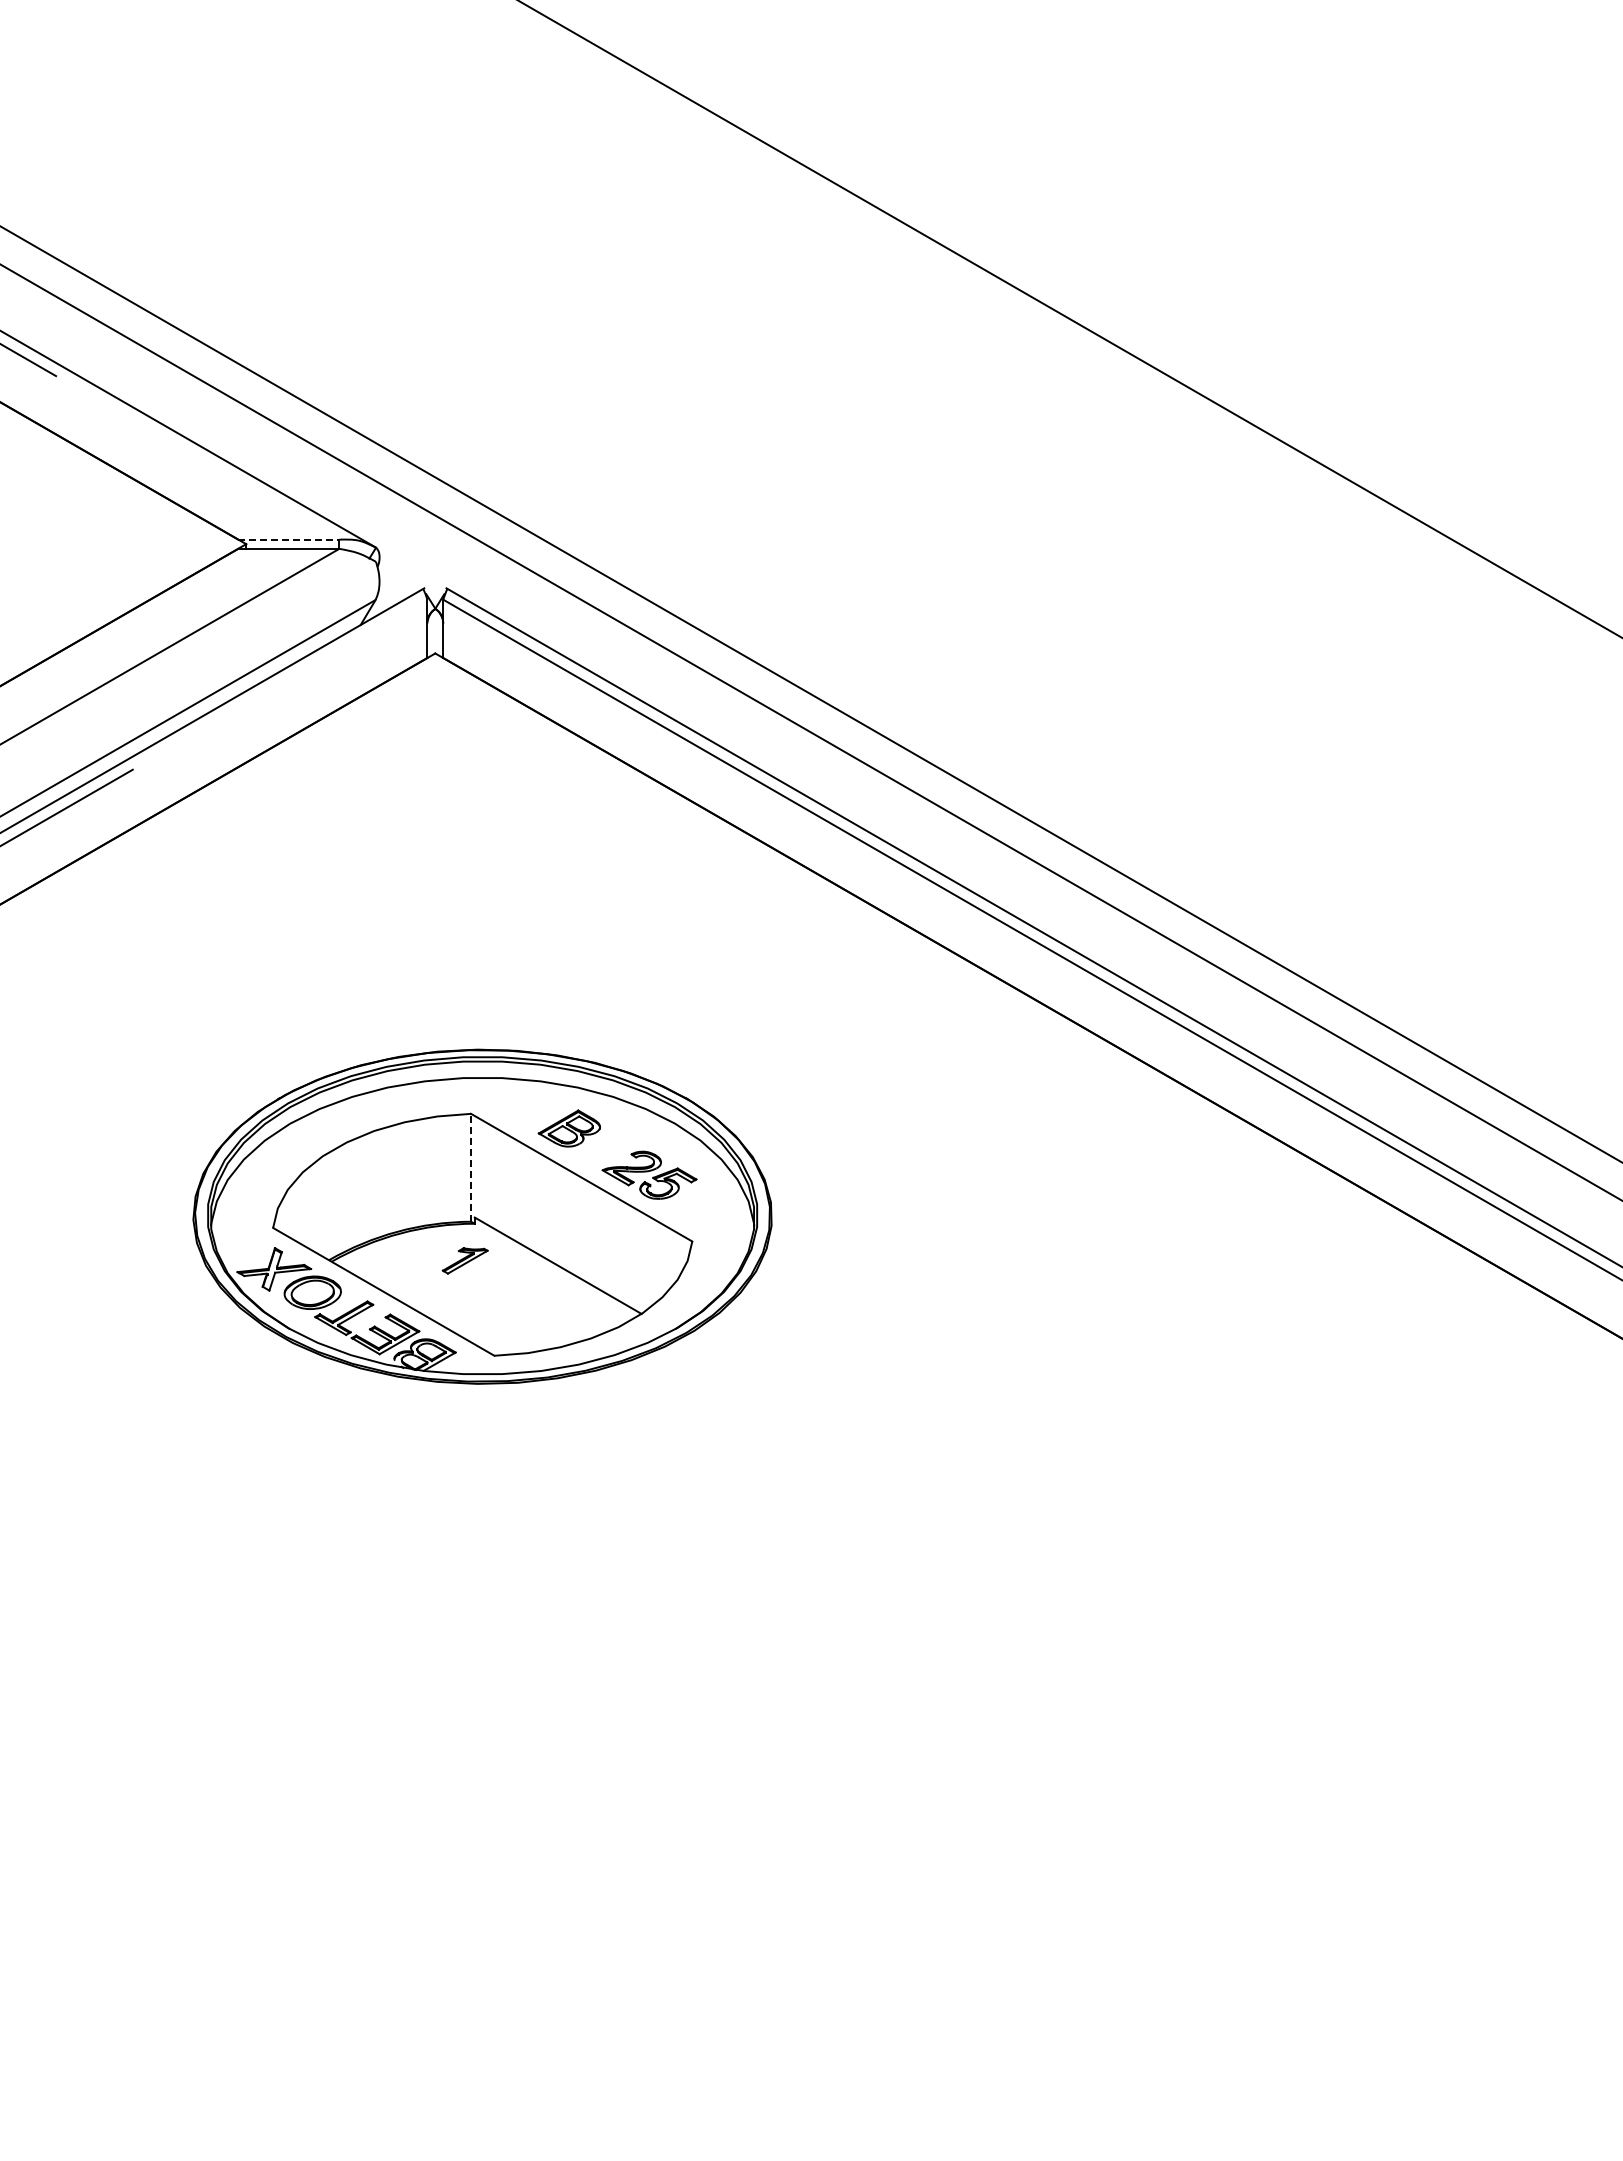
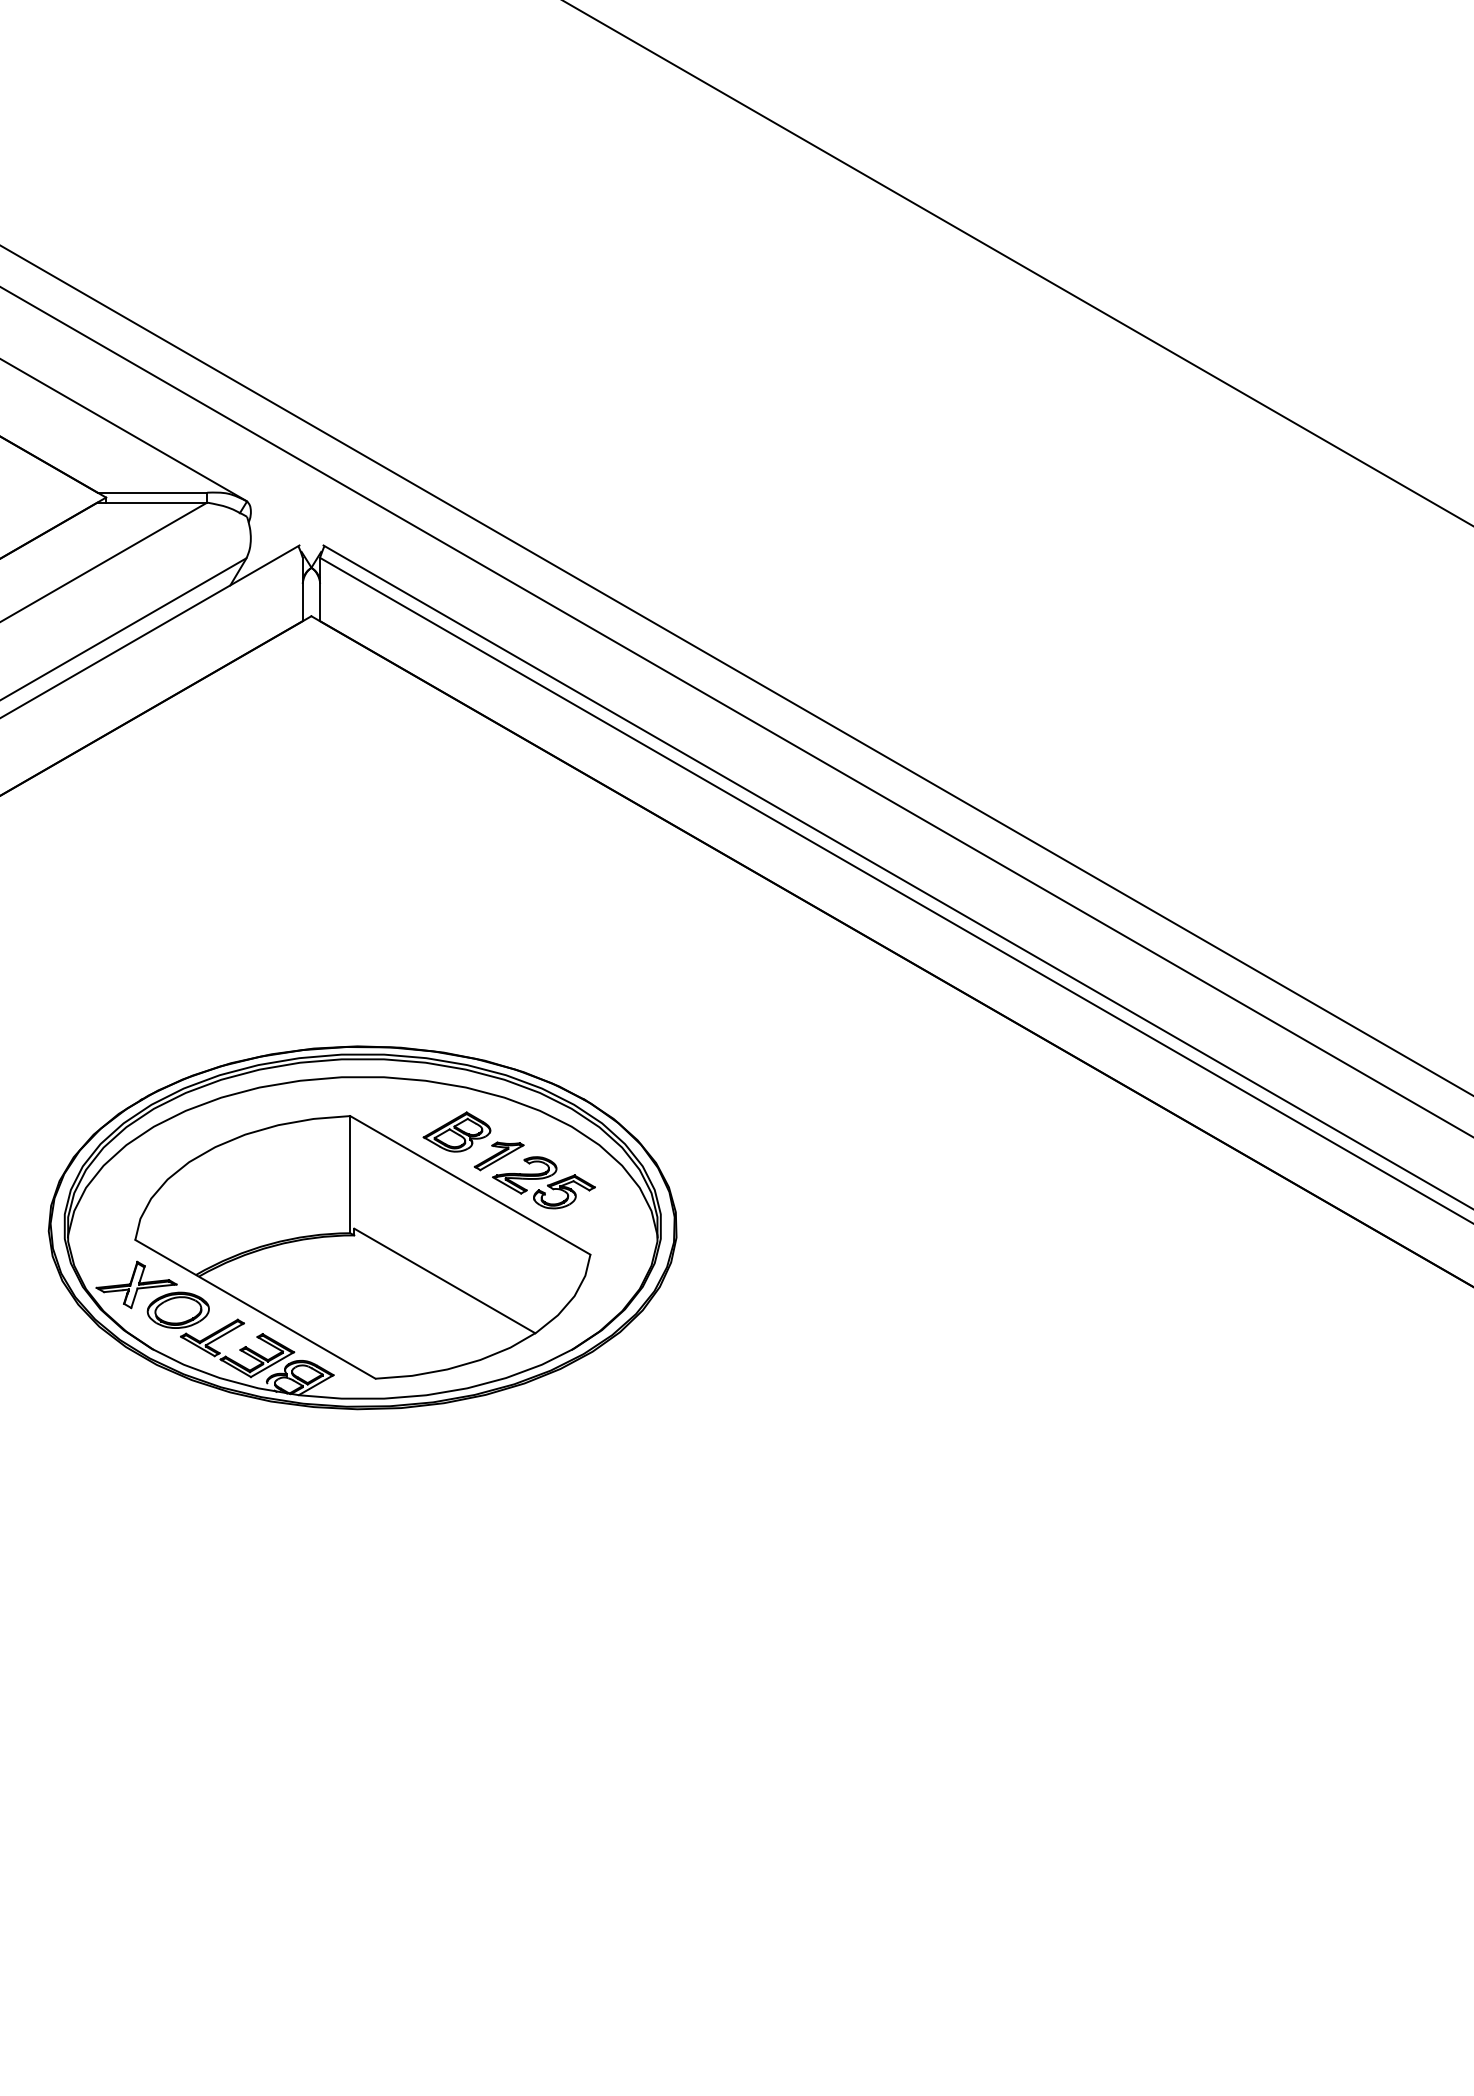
line: (288, 539) -> (152, 492), dashed -> solid
line: (471, 1167) -> (350, 1174), dashed -> solid
part: (464, 1260) -> (498, 1155), moved

